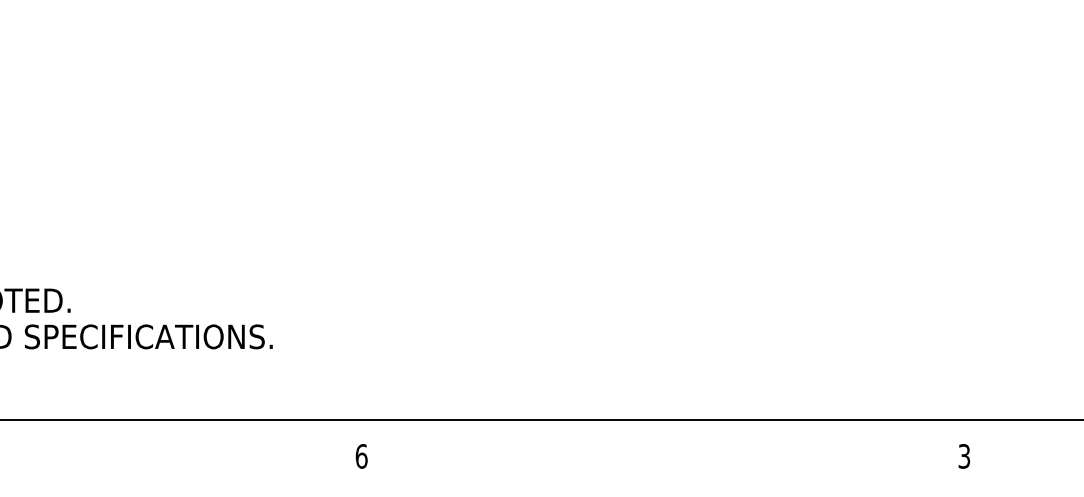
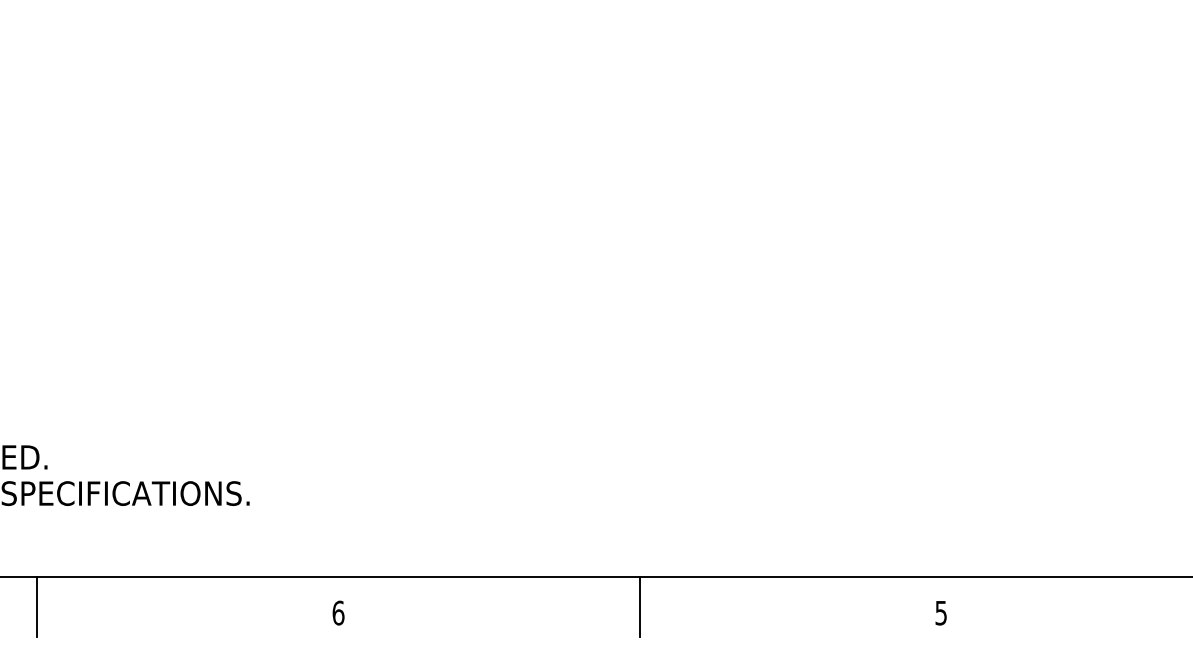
line: (60, 449) -> (37, 606), added
line: (662, 449) -> (639, 606), added
text: (964, 455) -> (941, 612), 3 -> 5

